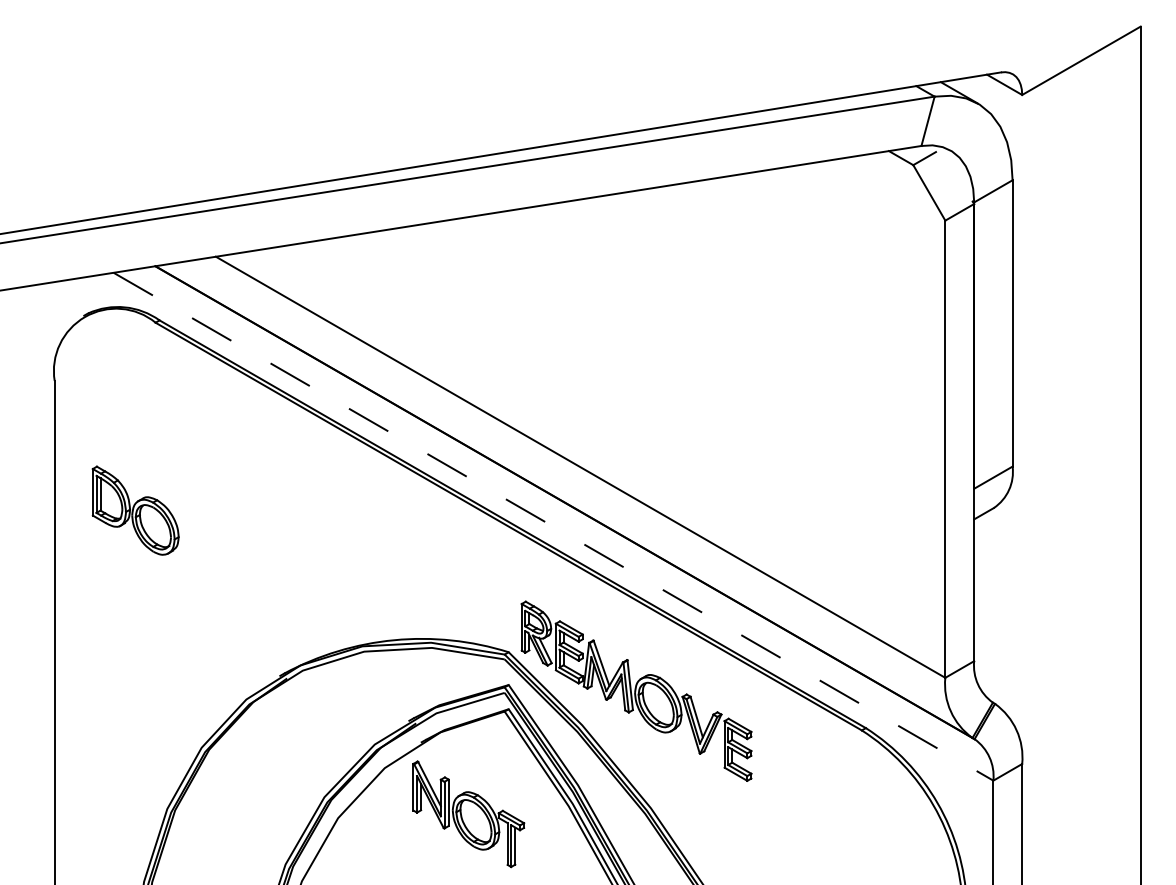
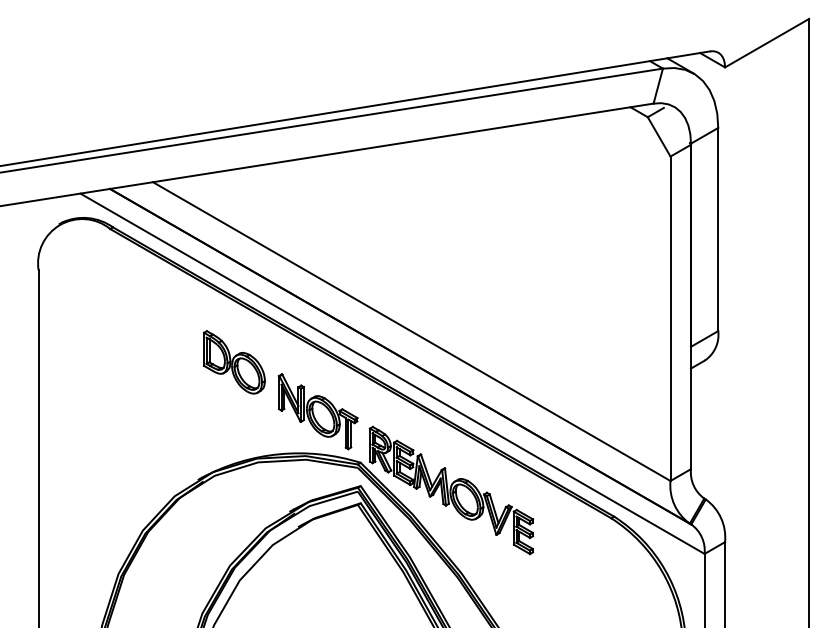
part: (135, 510) -> (234, 362), moved
line: (553, 526) -> (392, 373), dashed -> solid
part: (468, 814) -> (318, 411), moved

